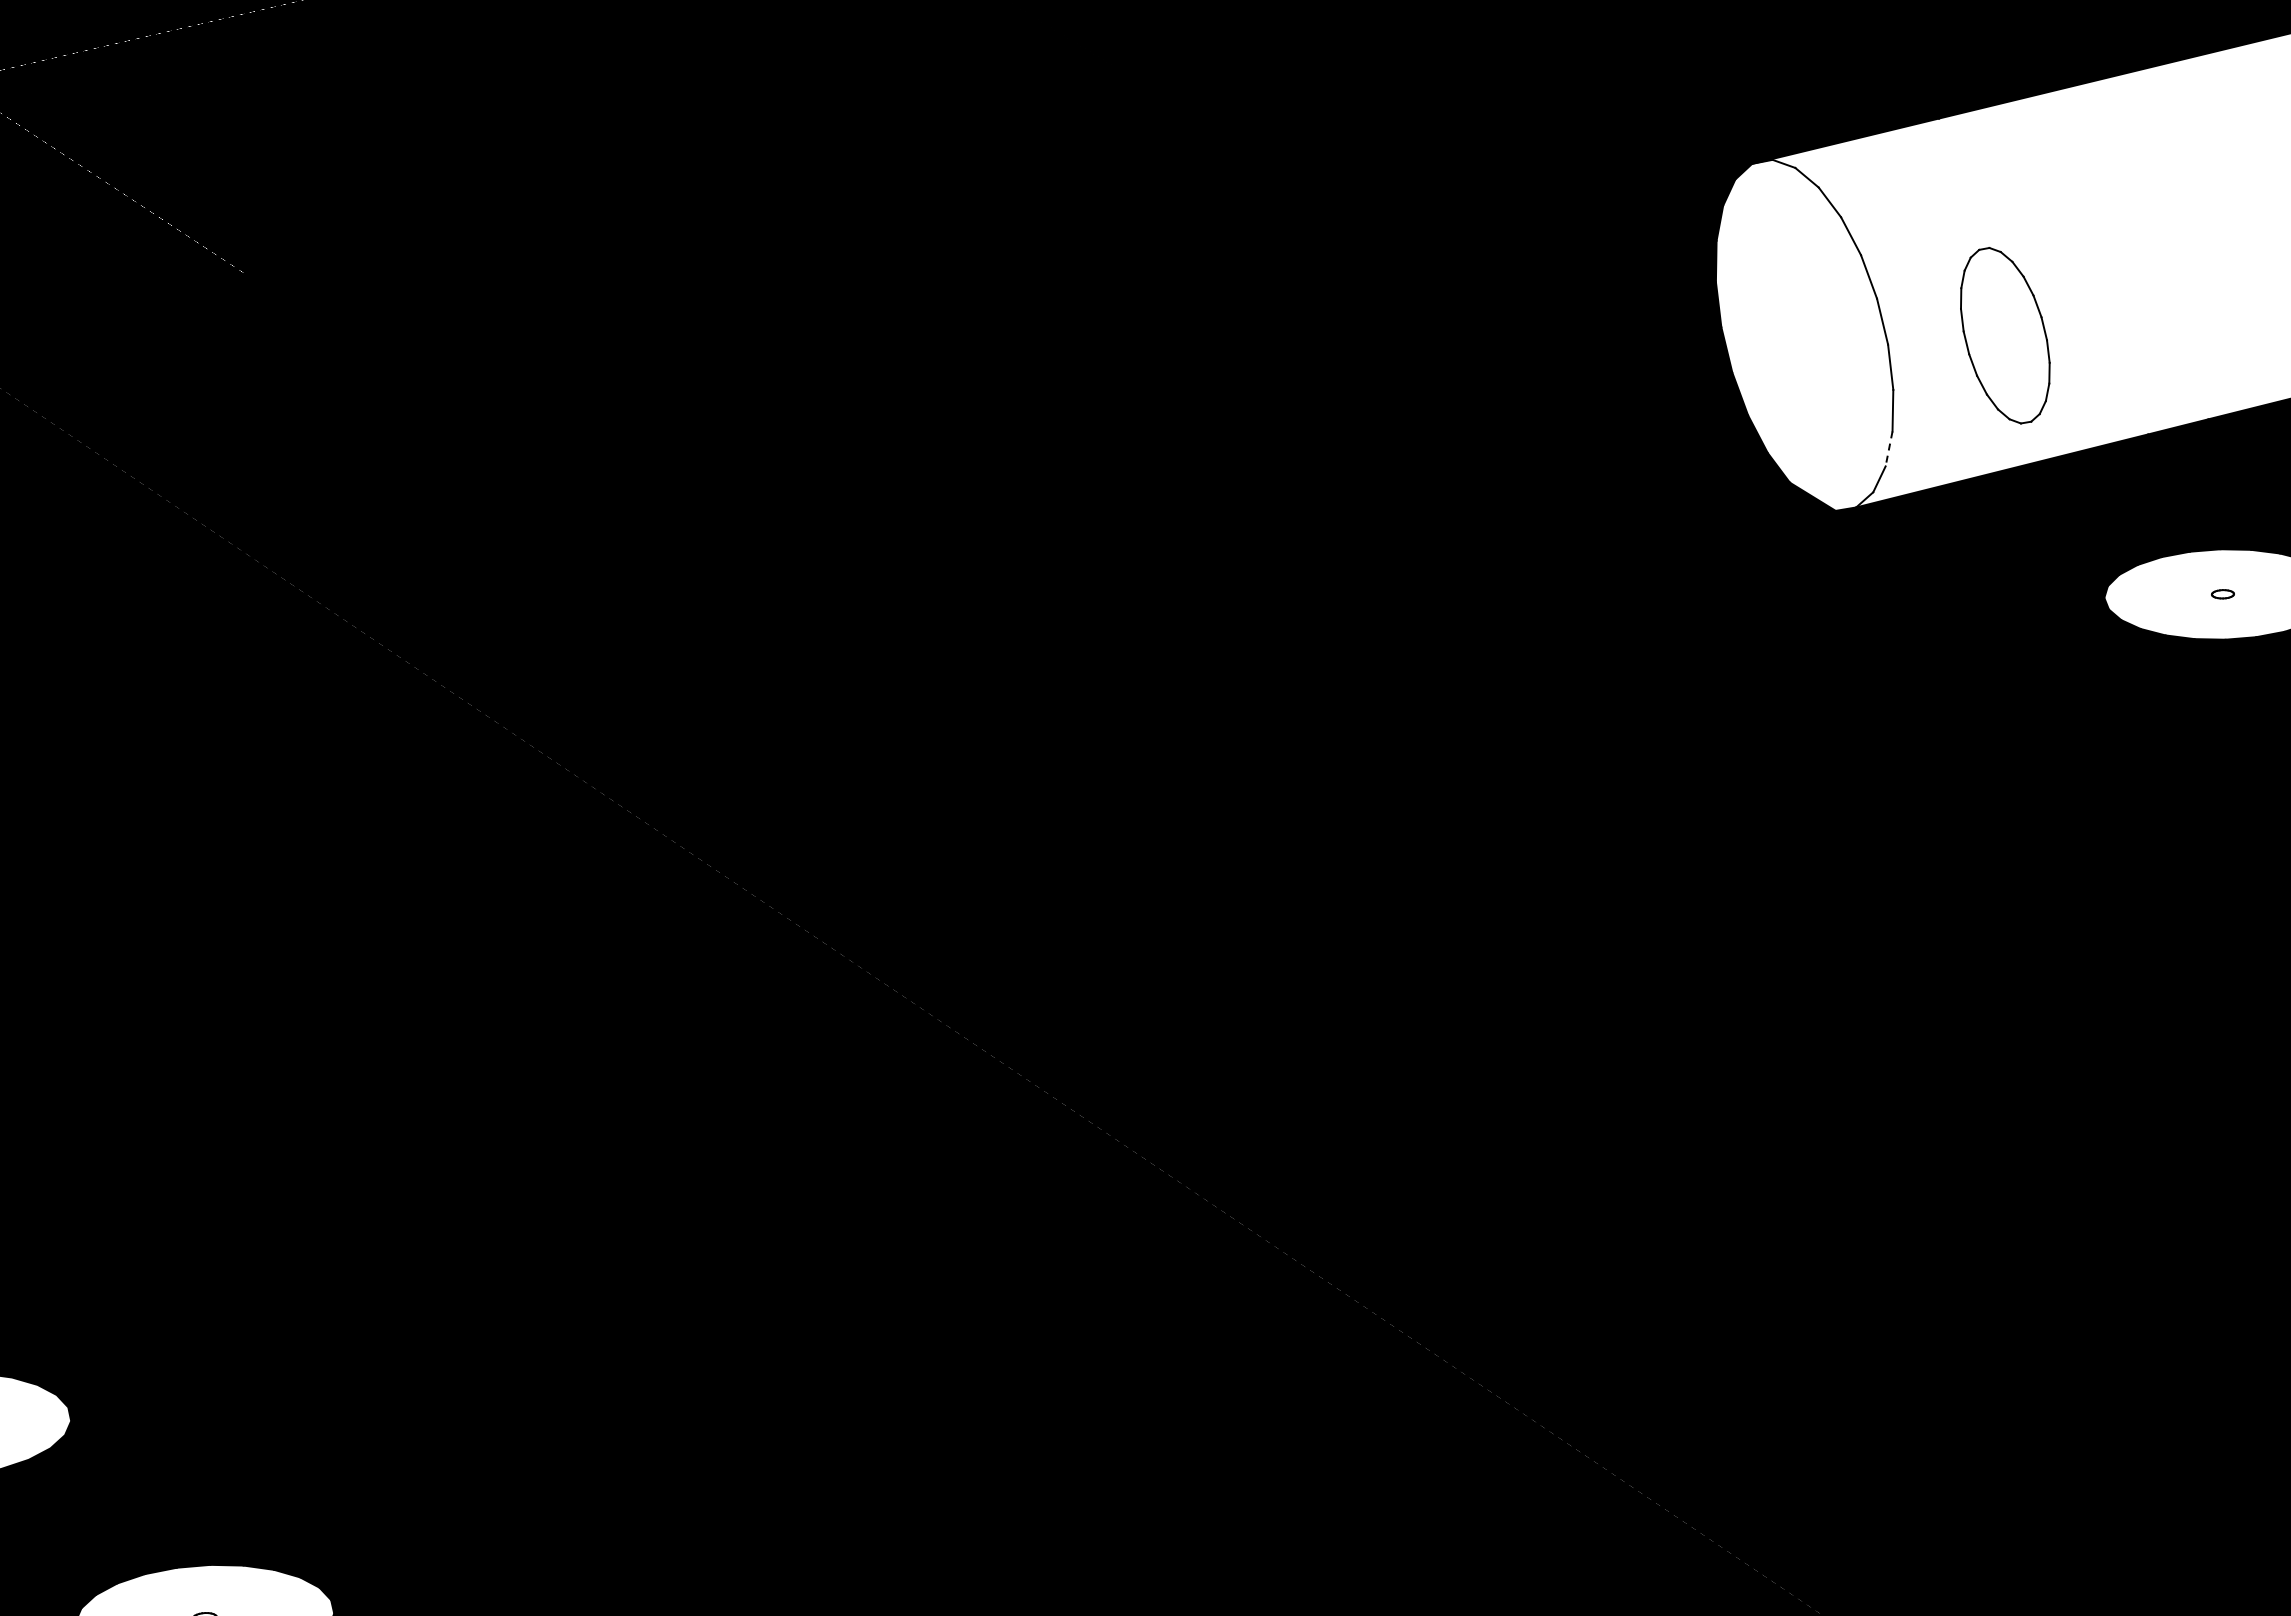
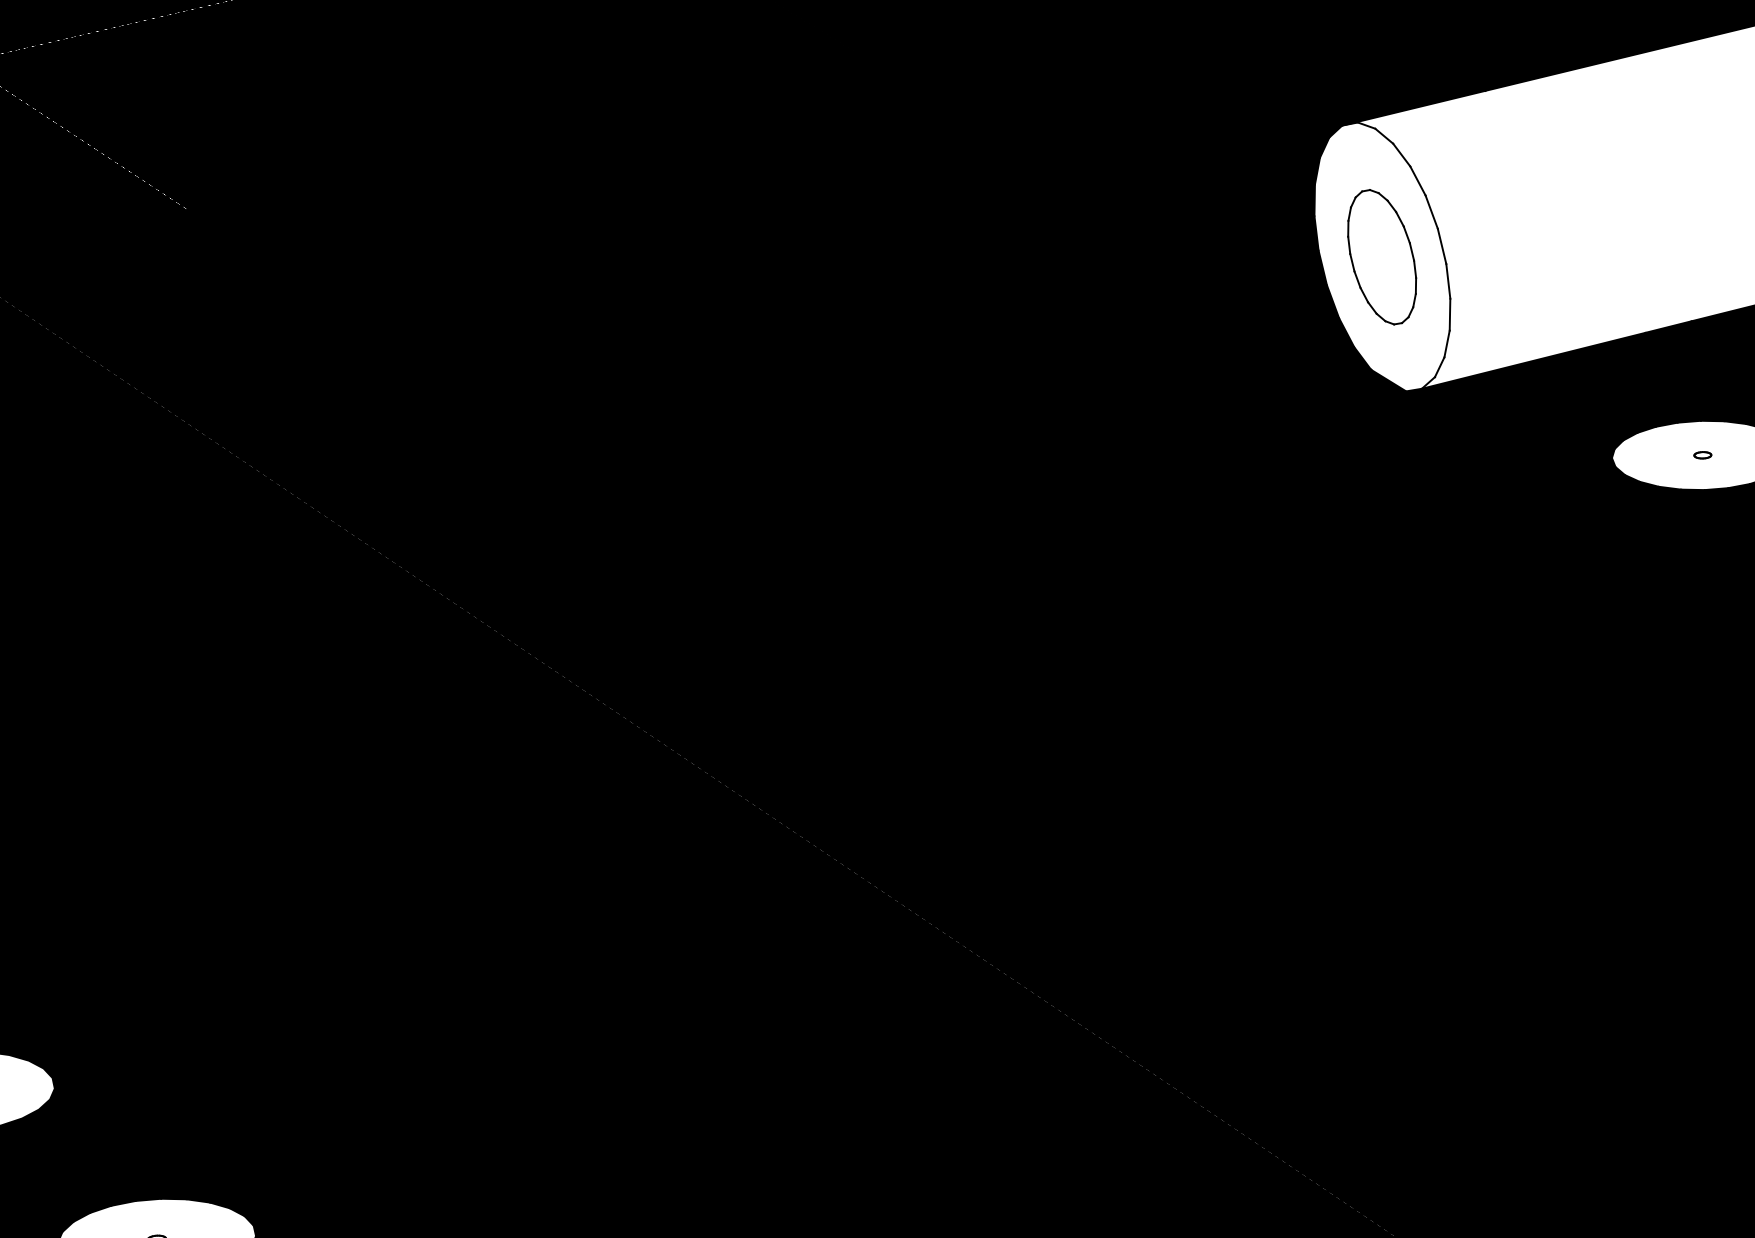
part: (2005, 335) -> (1382, 257), moved
line: (1889, 448) -> (1447, 343), dashed -> solid

